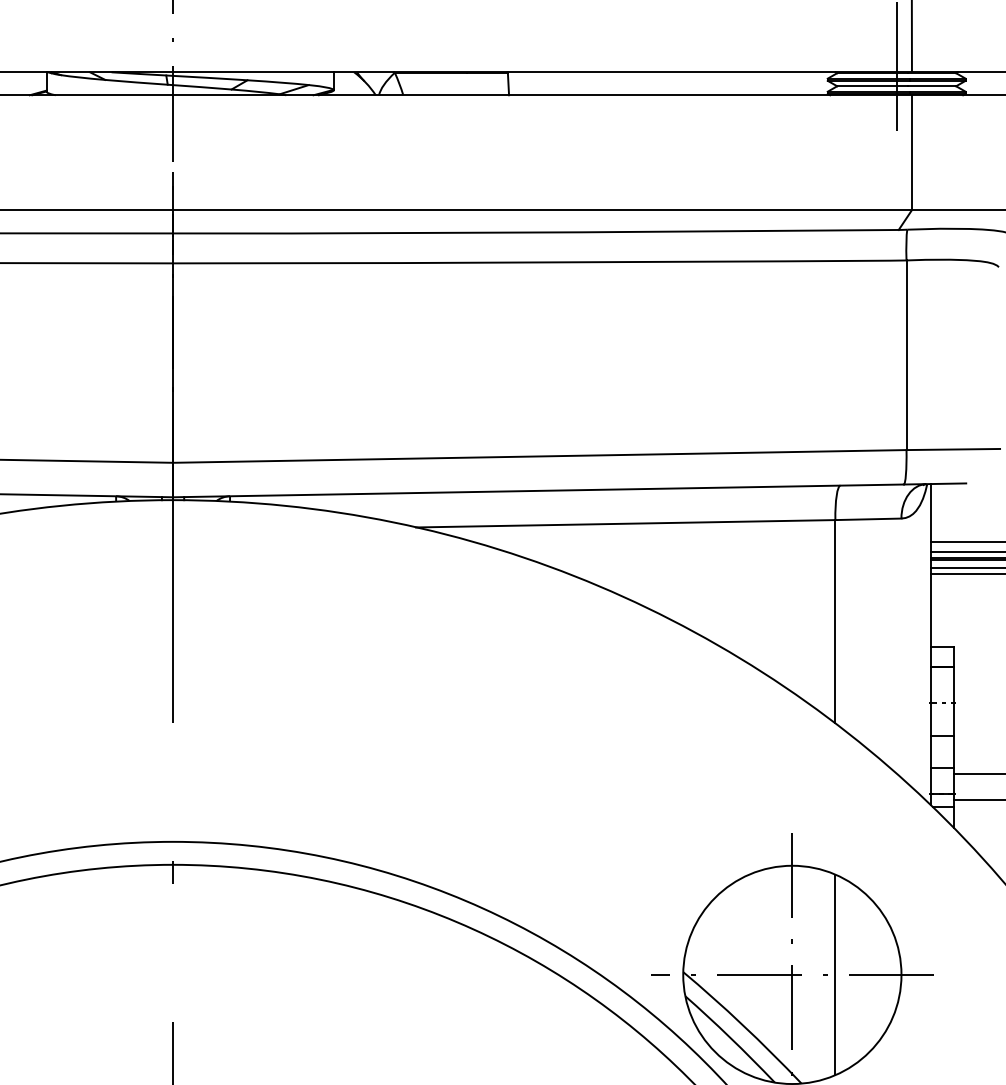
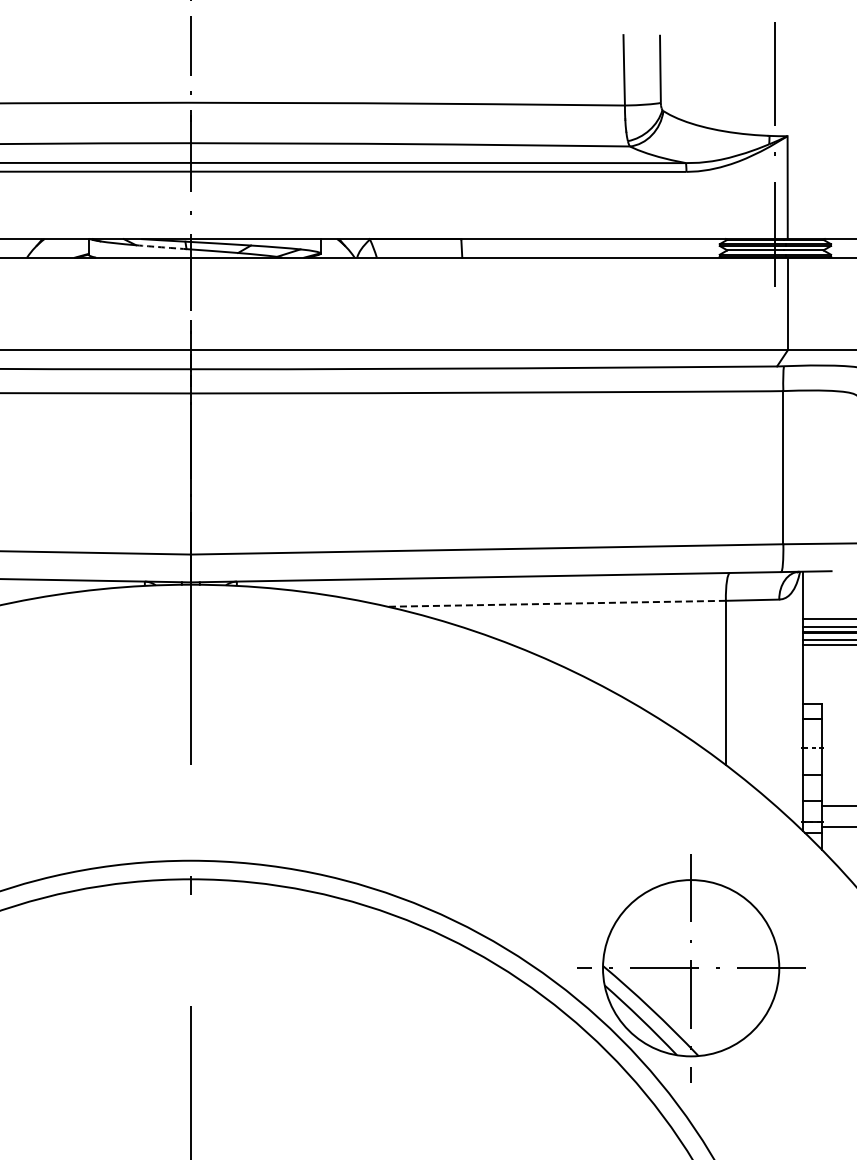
arc: (136, 82) -> (161, 247), solid -> dashed
line: (625, 523) -> (556, 603), solid -> dashed
line: (834, 975) -> (725, 968), removed

